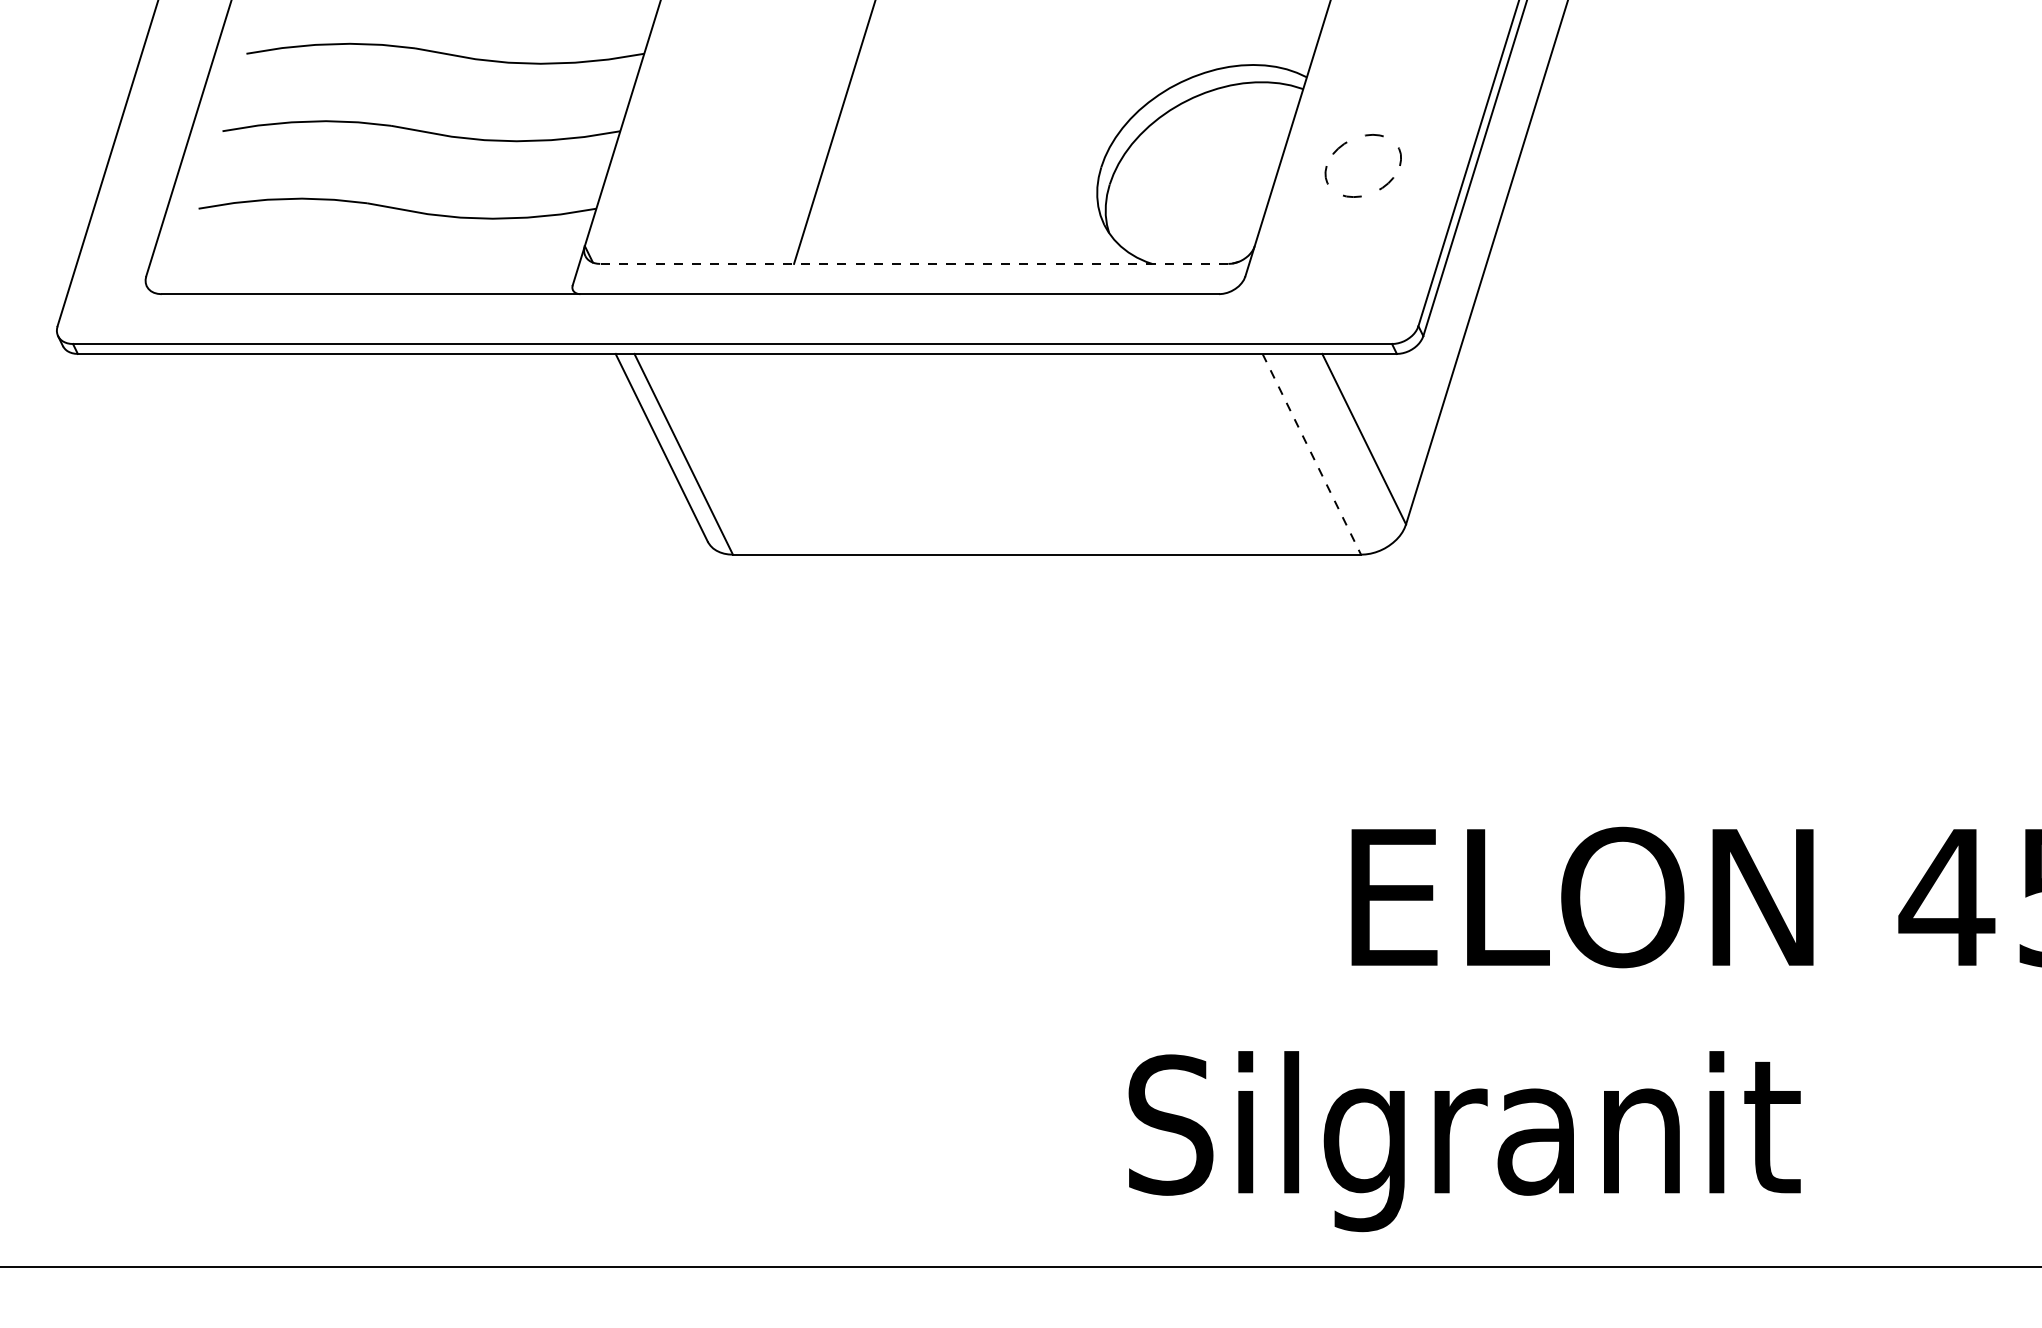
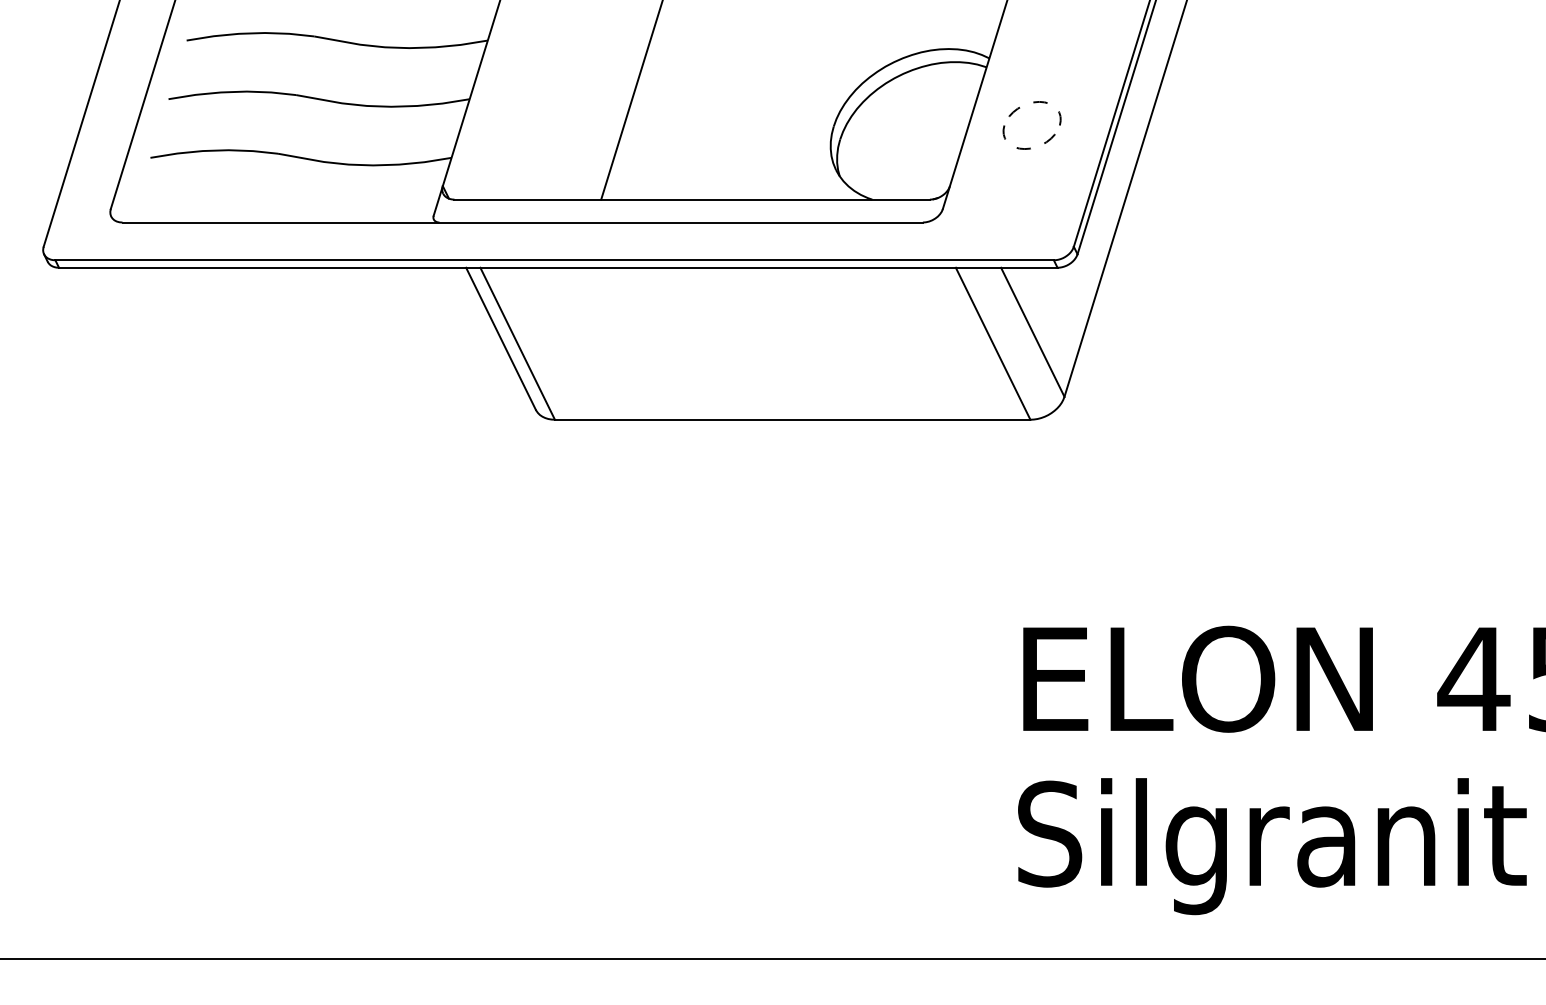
line: (913, 263) -> (691, 199), dashed -> solid
line: (1311, 454) -> (992, 343), dashed -> solid
text: (1464, 1141) -> (1272, 846), moved

